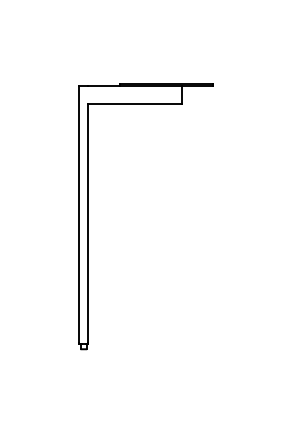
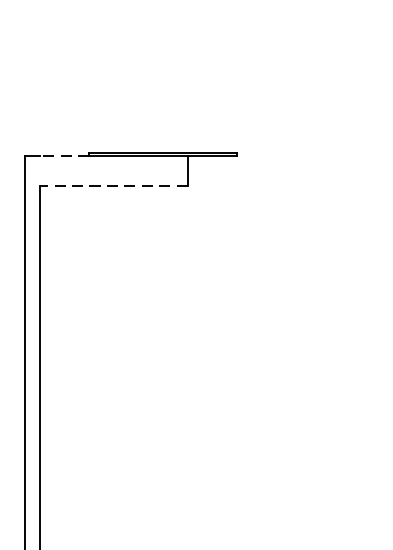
line: (104, 85) -> (65, 155), solid -> dashed
line: (135, 104) -> (114, 185), solid -> dashed

